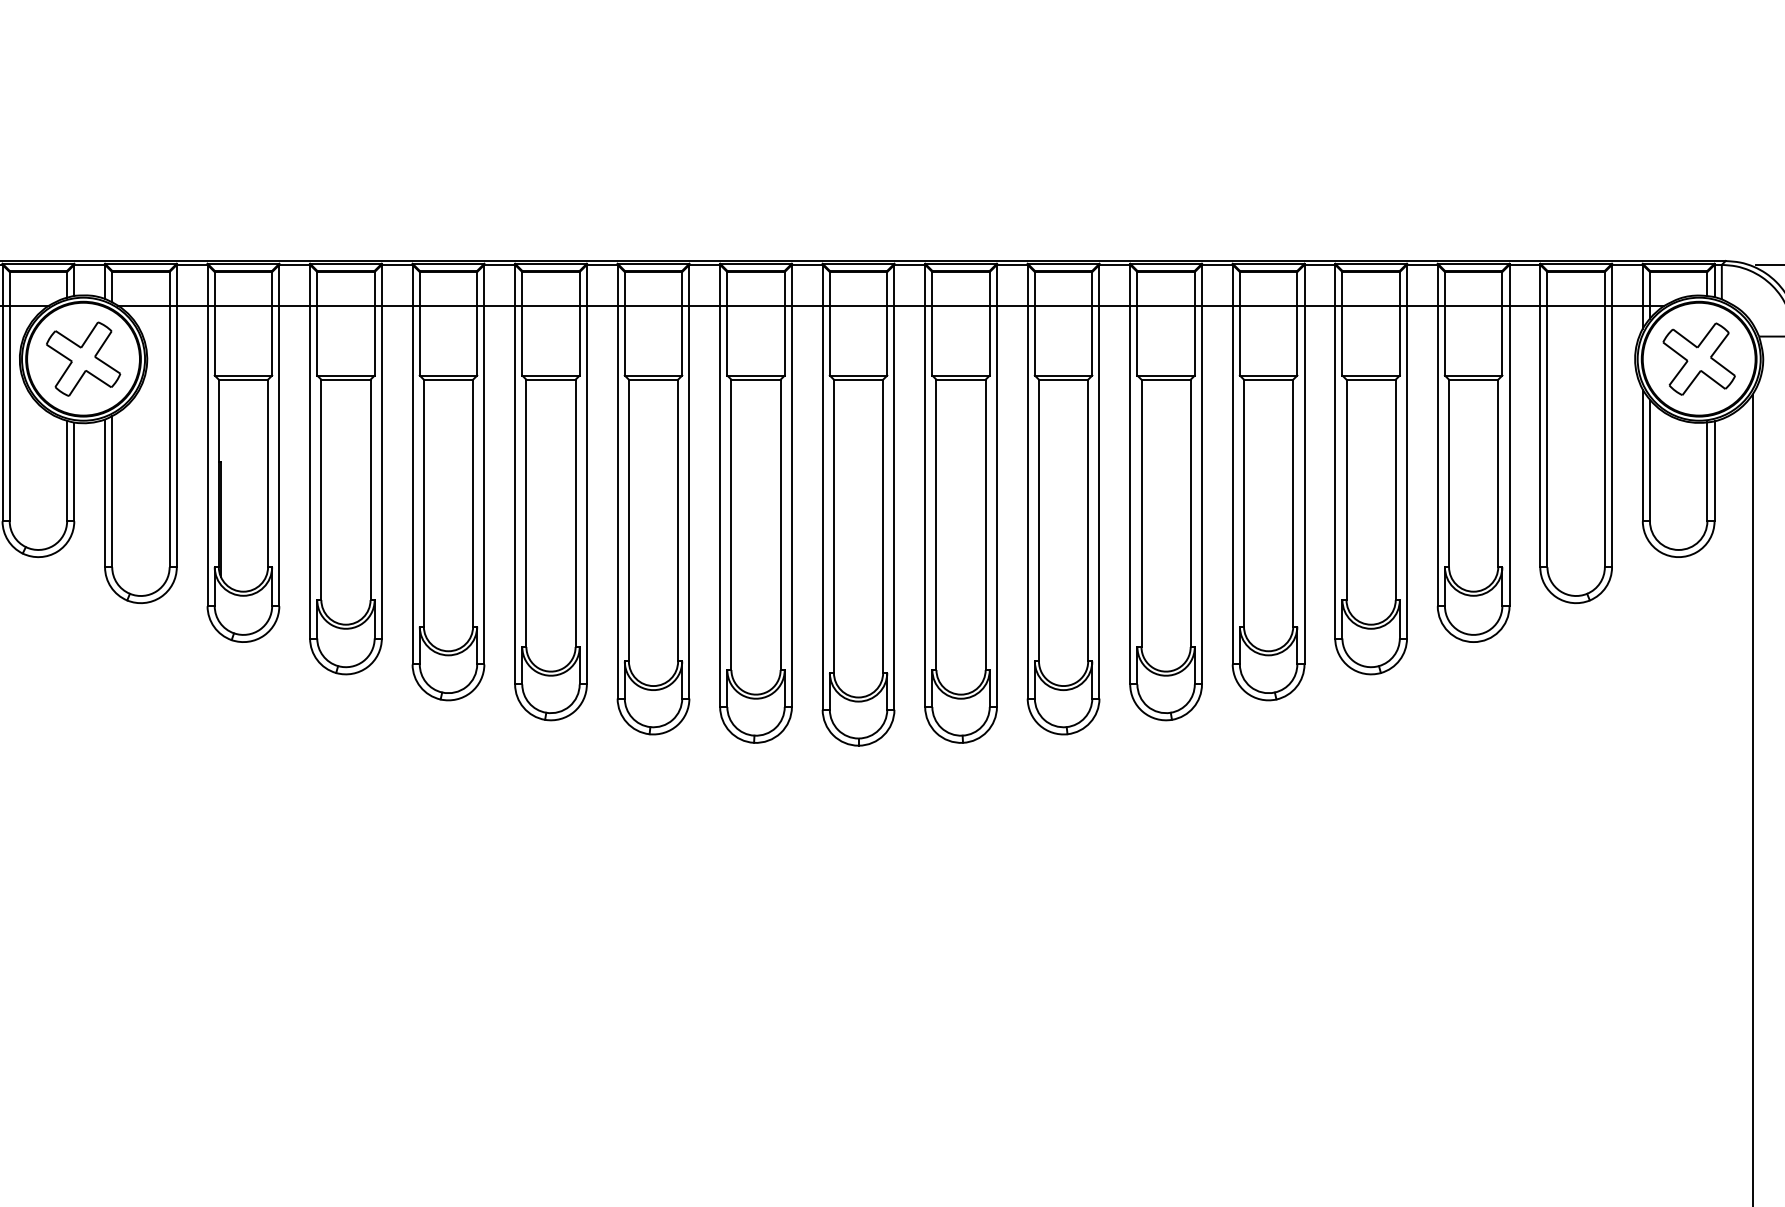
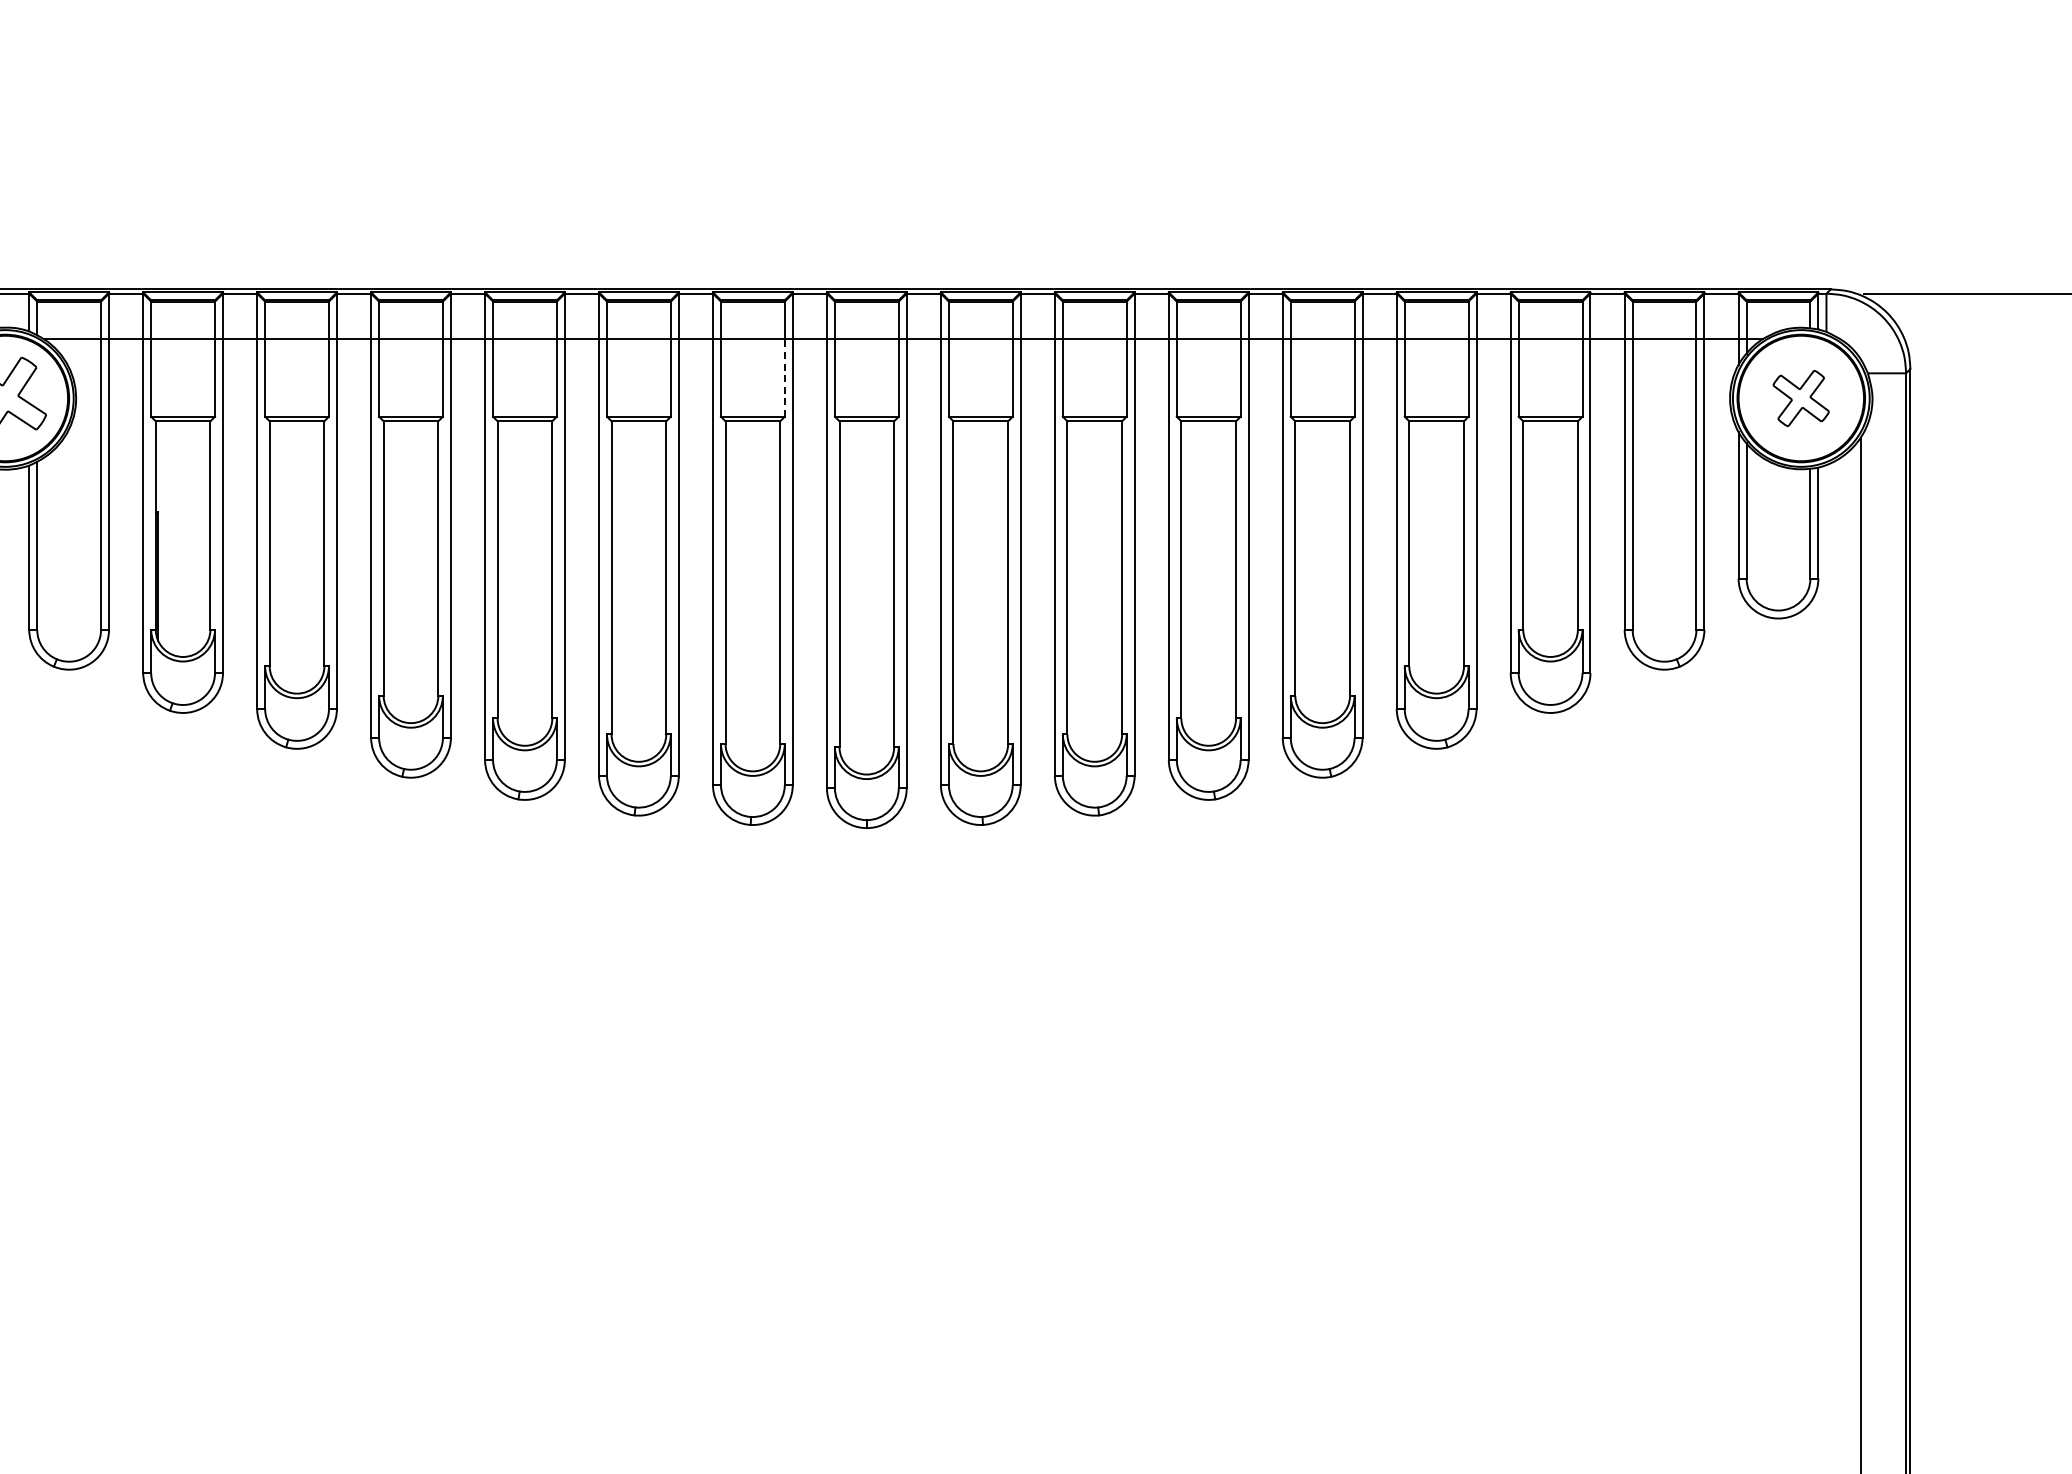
line: (784, 340) -> (784, 377), solid -> dashed
part: (1698, 359) -> (1800, 398), size x0.7

